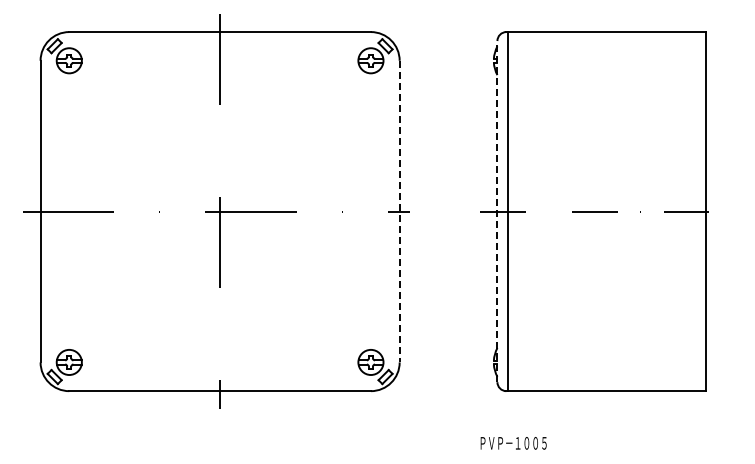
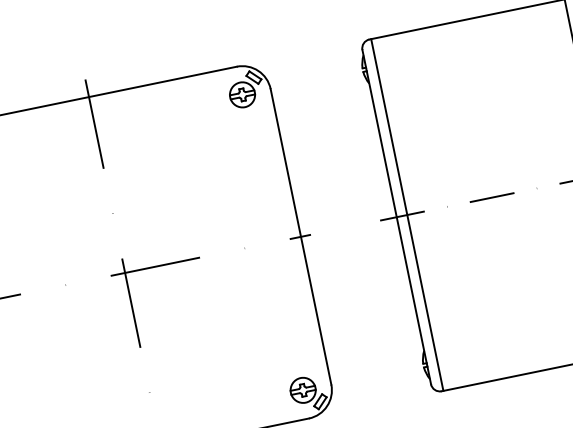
line: (399, 211) -> (300, 236), dashed -> solid
line: (497, 211) -> (396, 217), dashed -> solid

